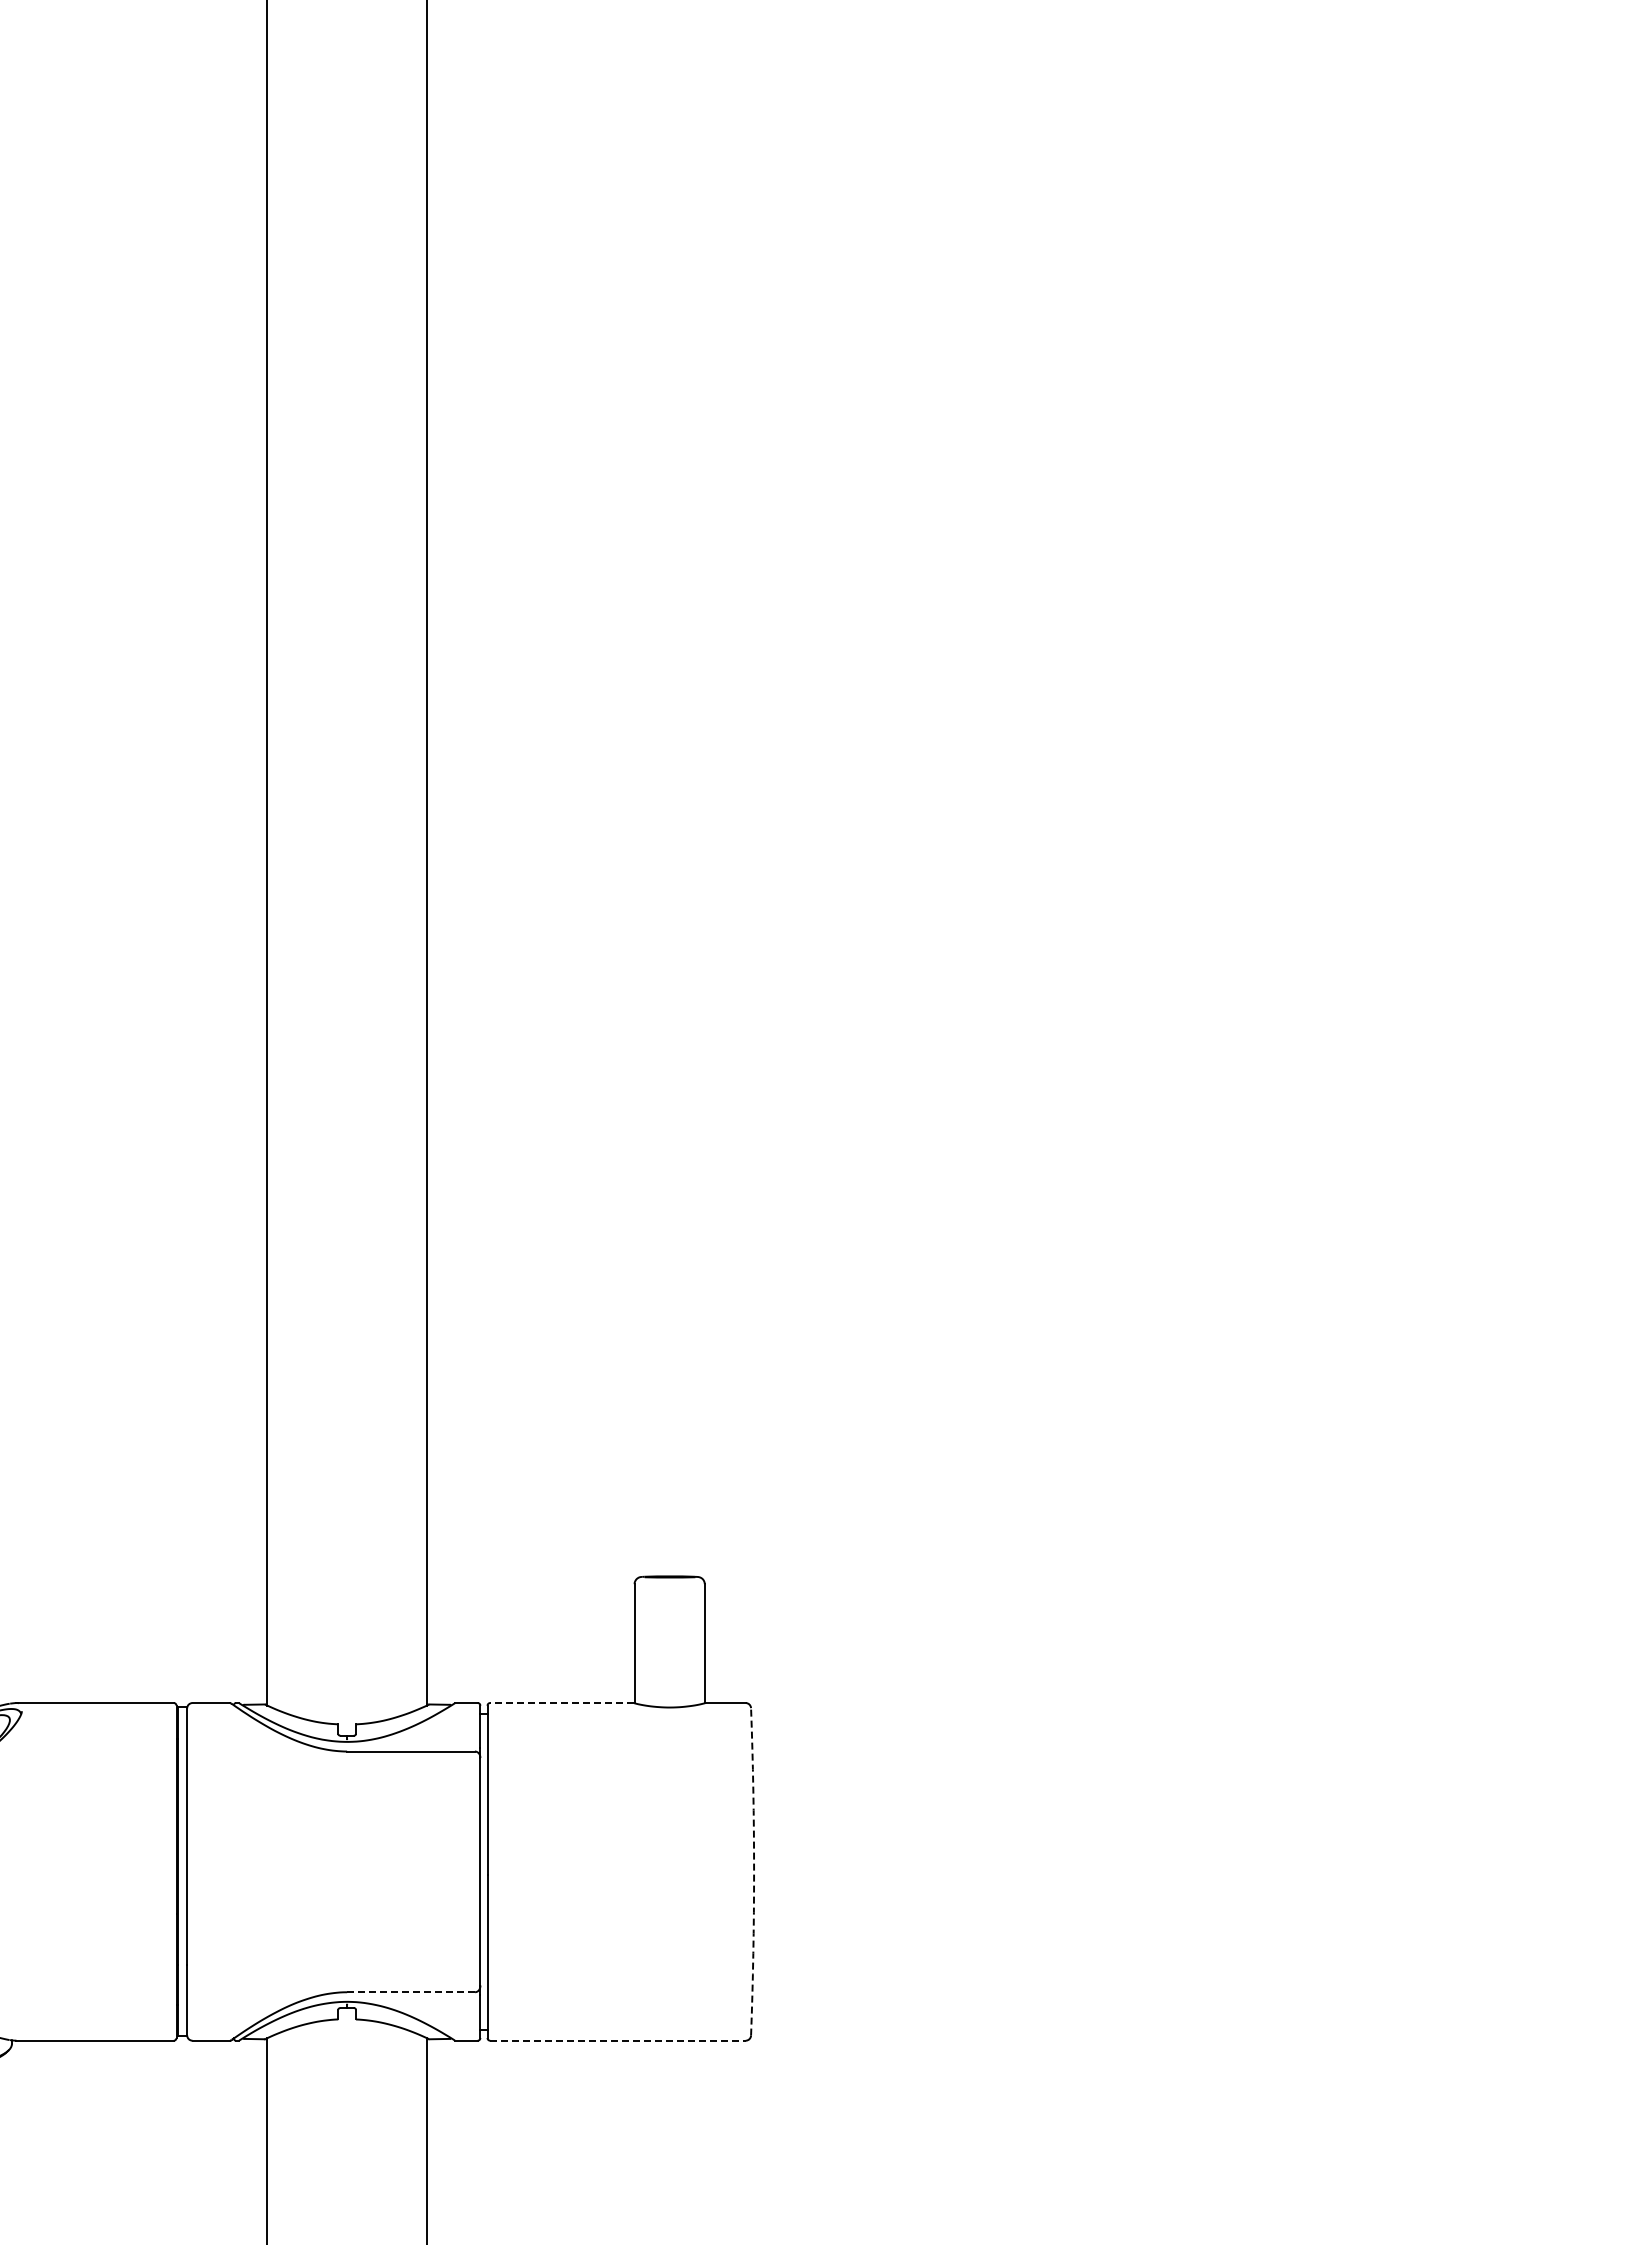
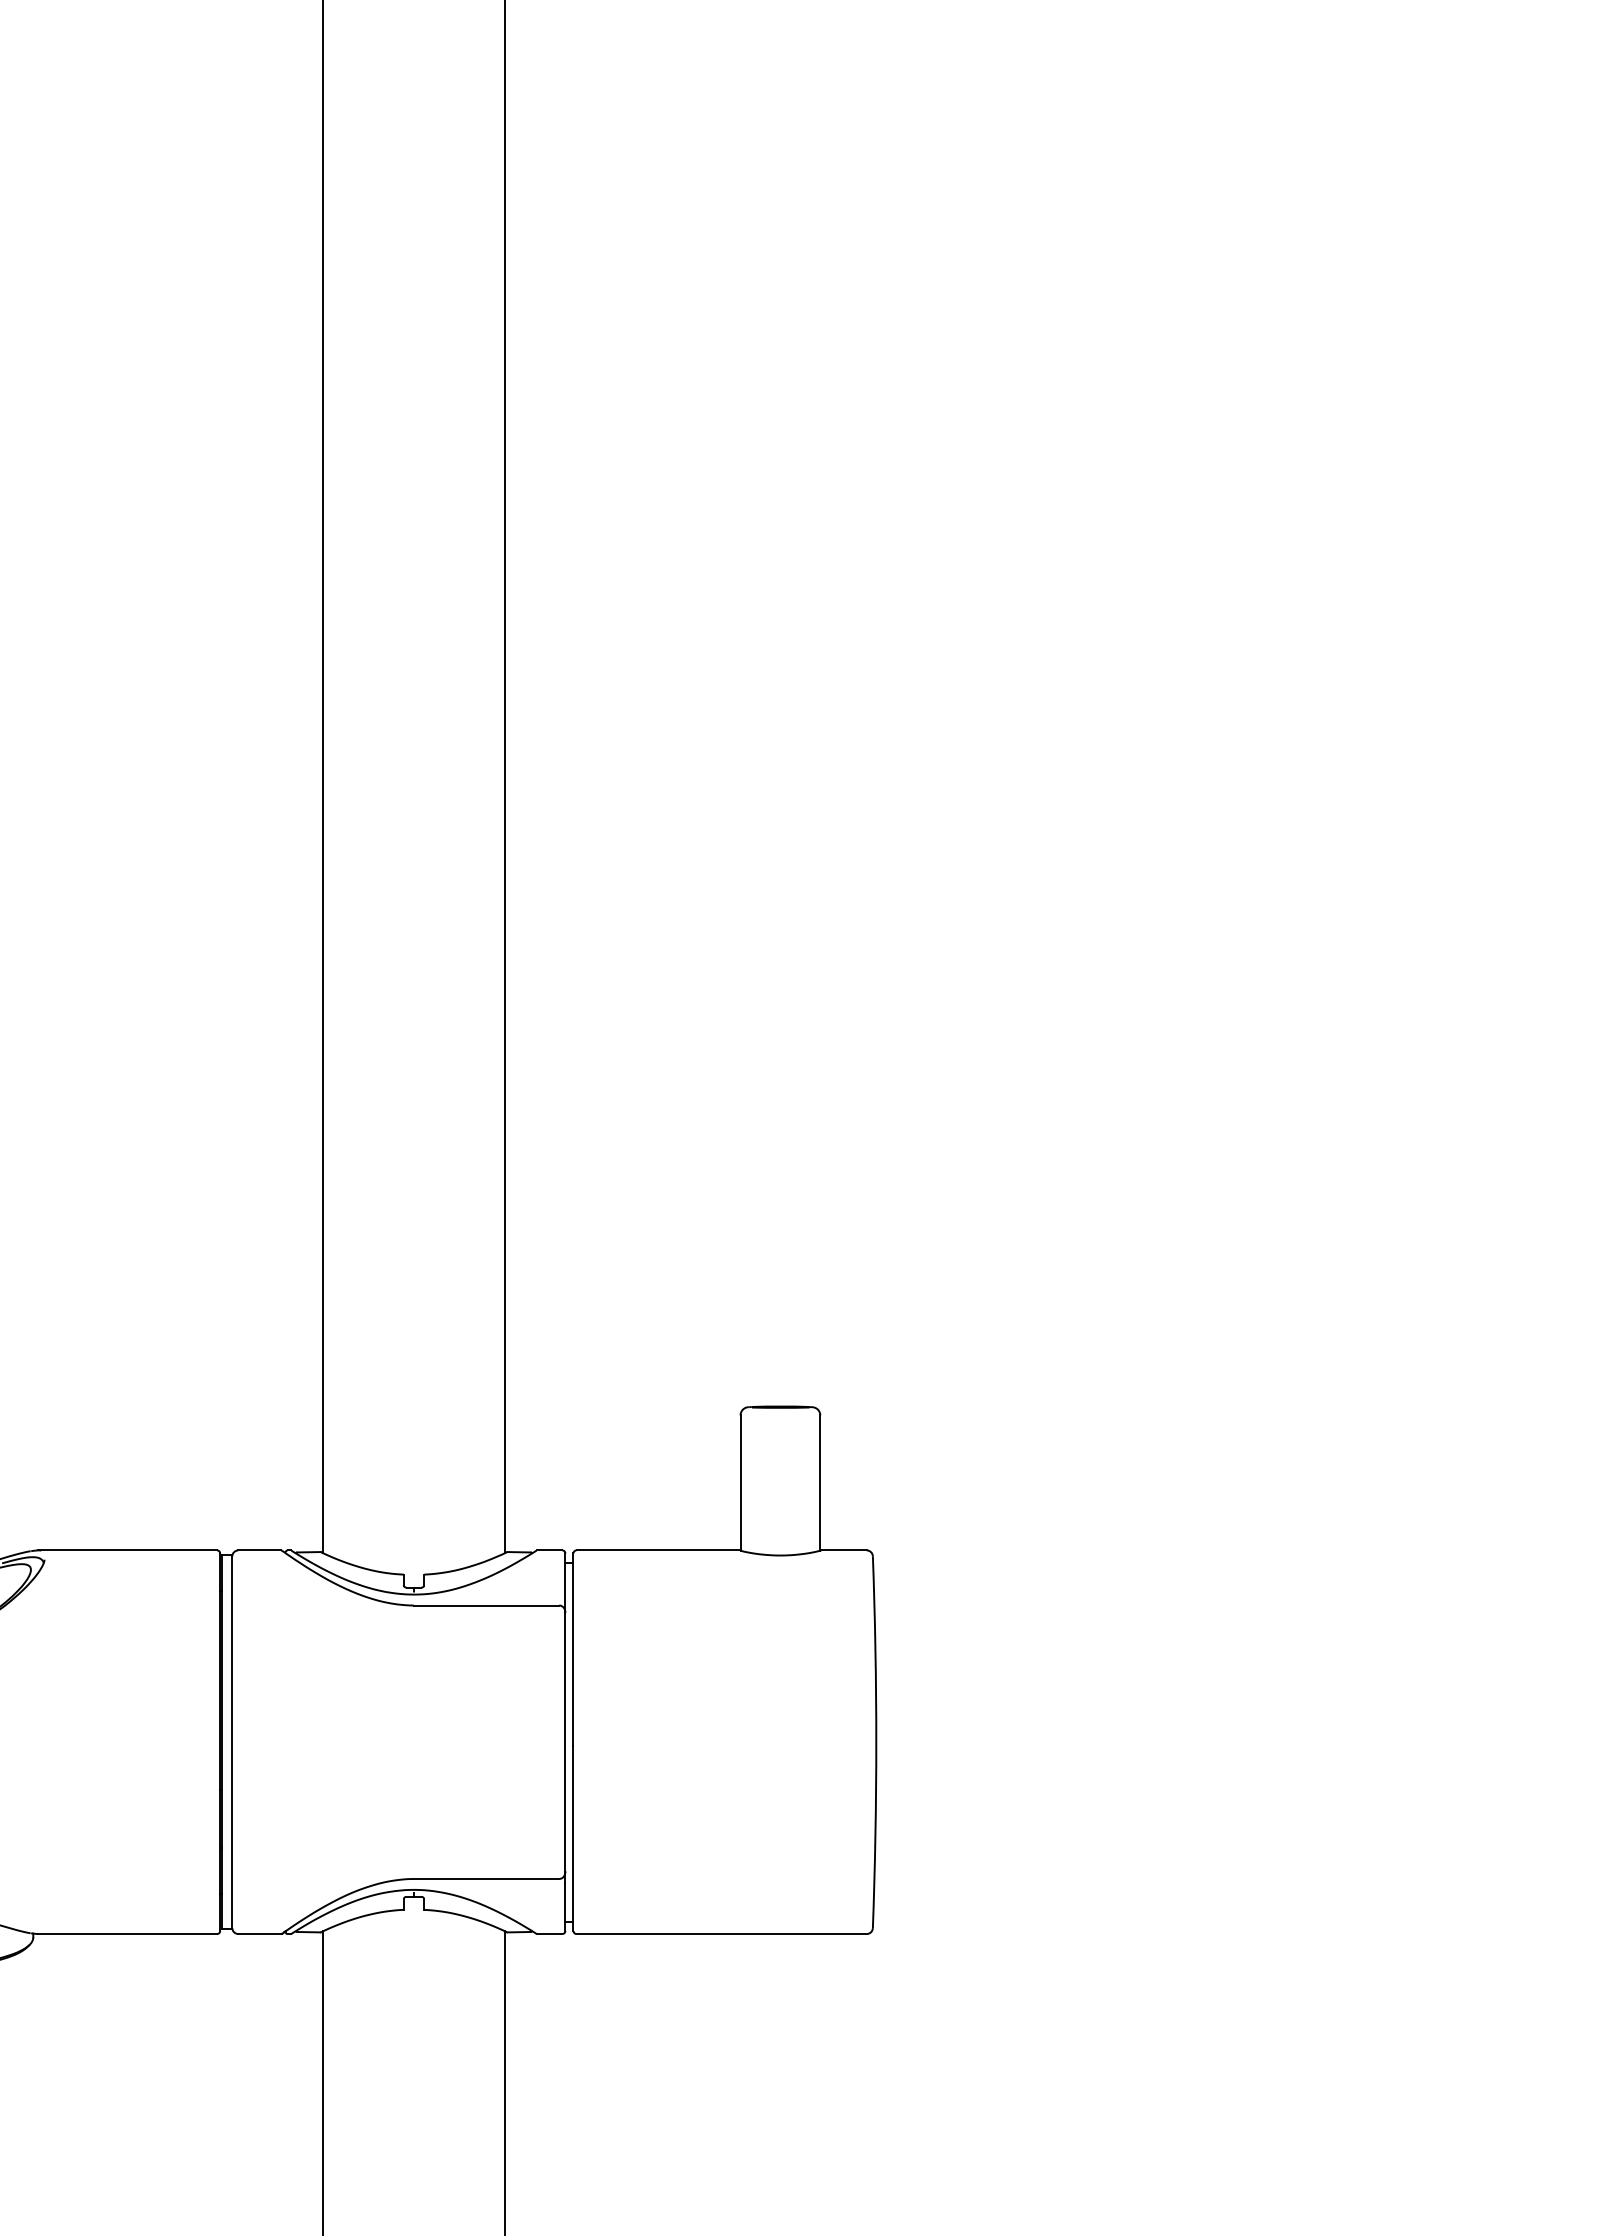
line: (561, 1703) -> (657, 1550), dashed -> solid
arc: (754, 1871) -> (876, 1741), dashed -> solid
line: (411, 1992) -> (487, 1879), dashed -> solid
line: (617, 2040) -> (721, 1933), dashed -> solid

